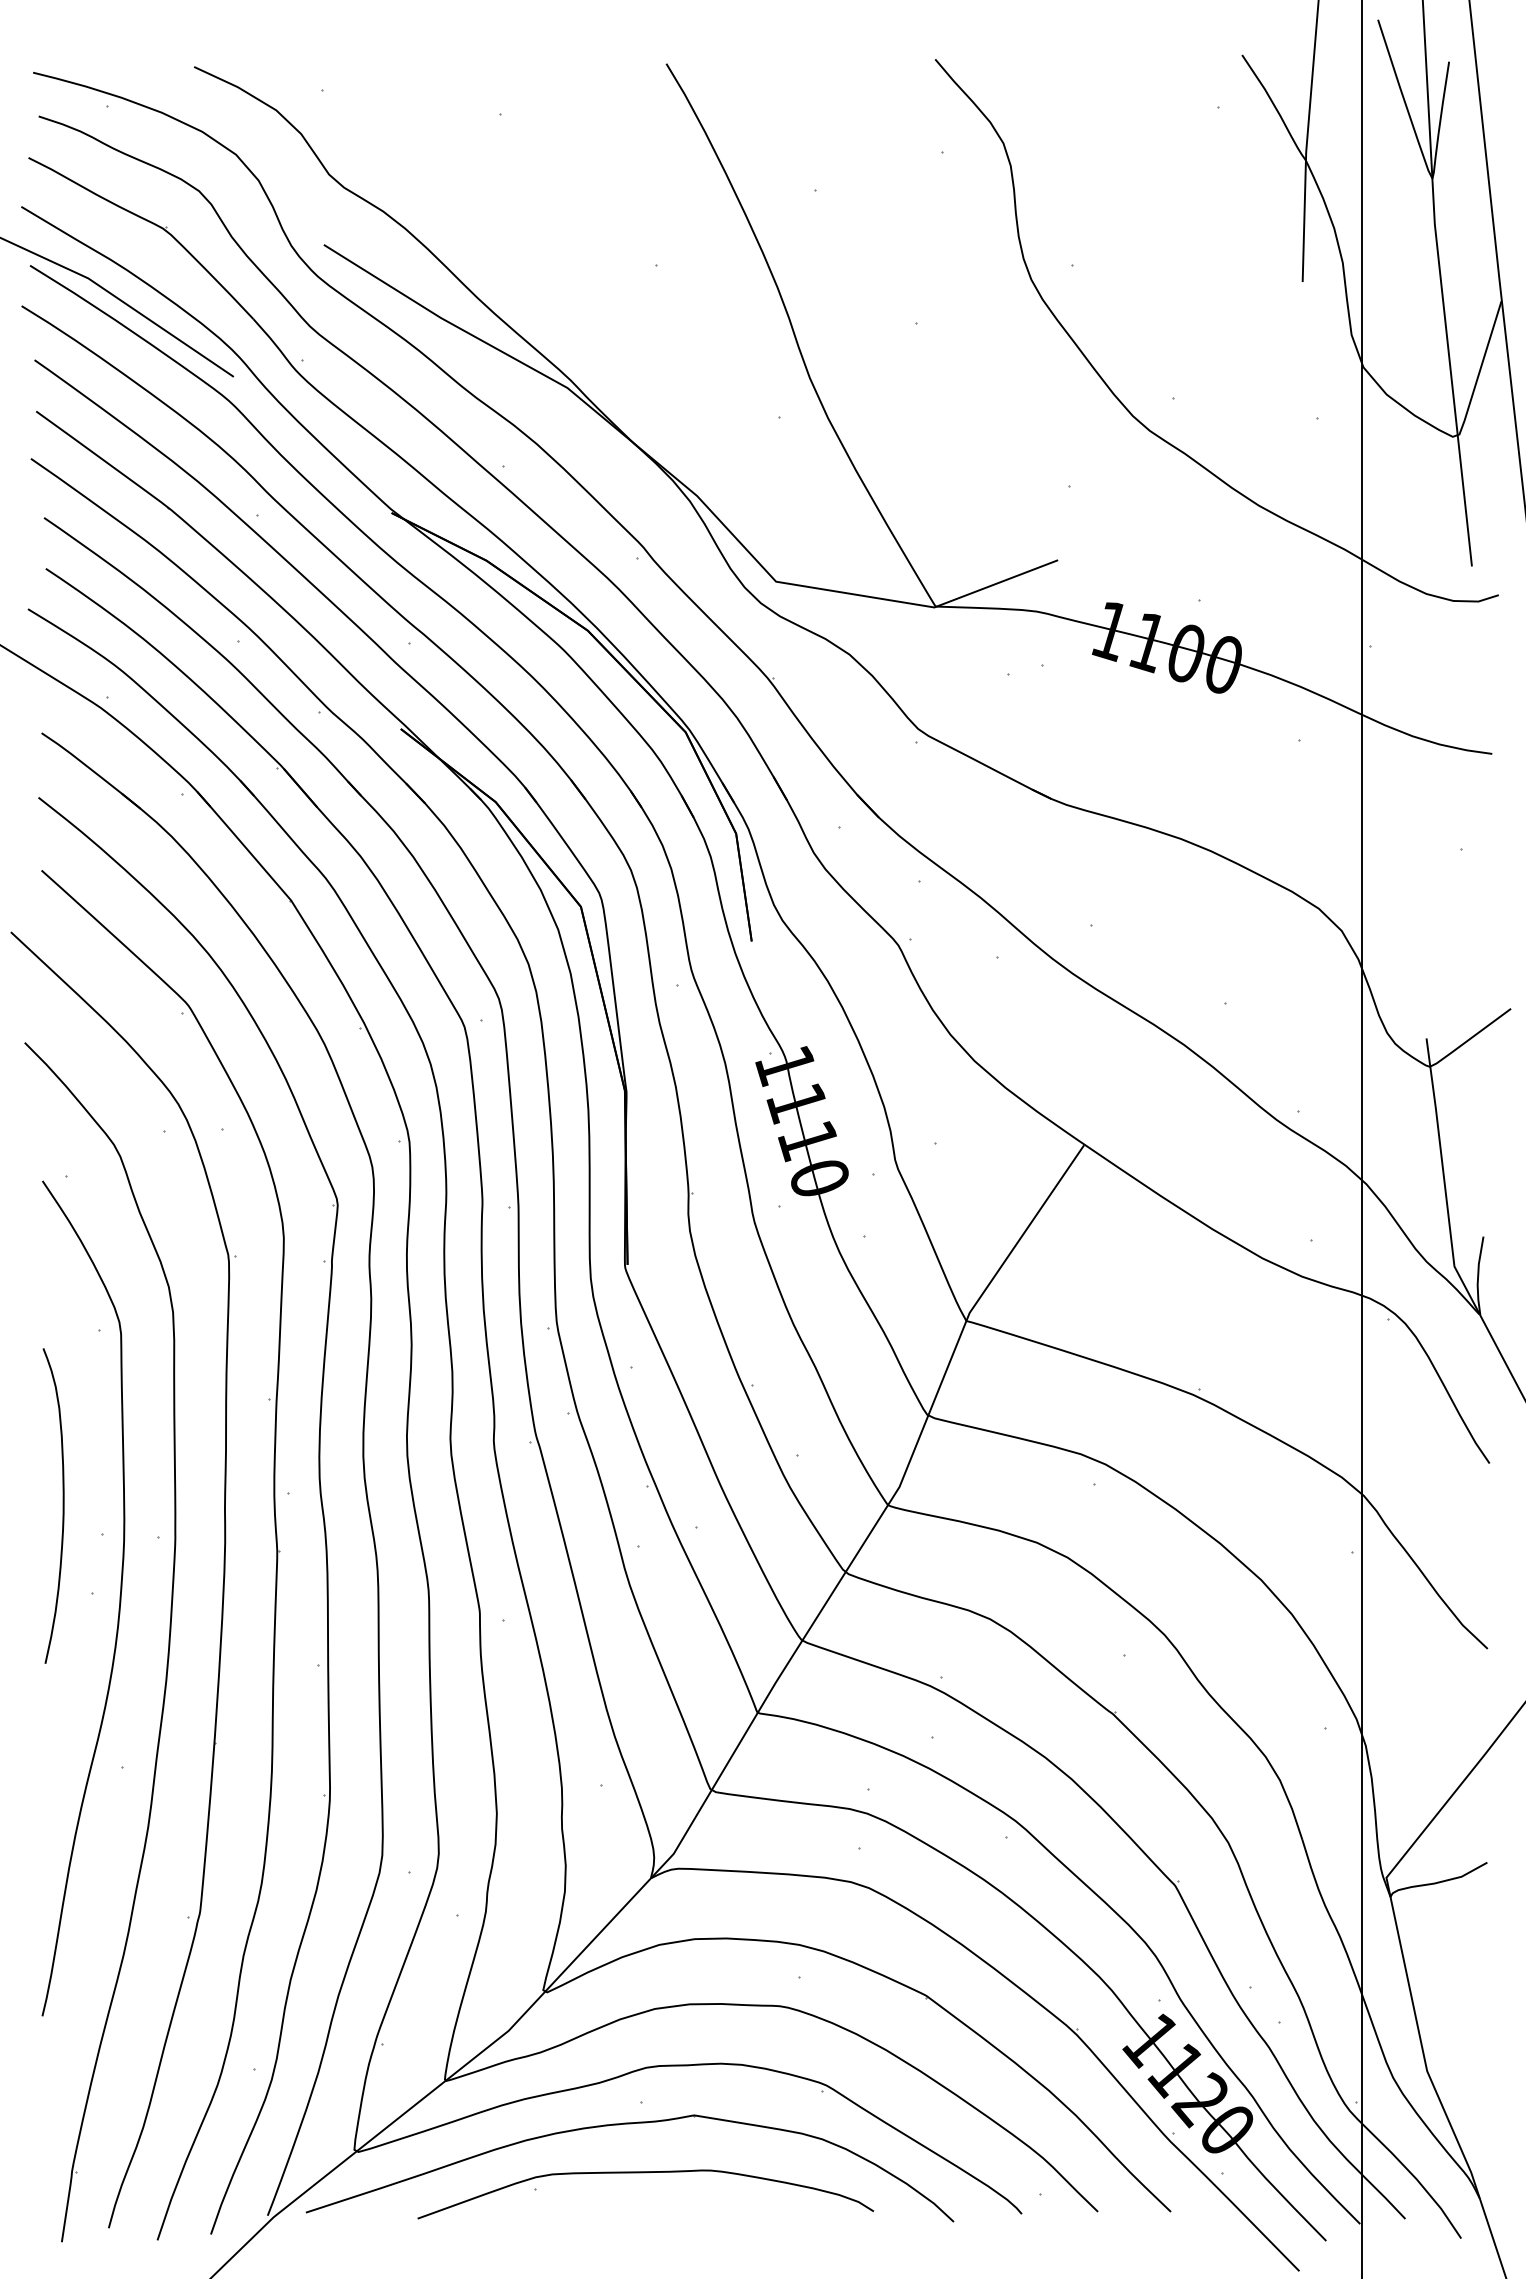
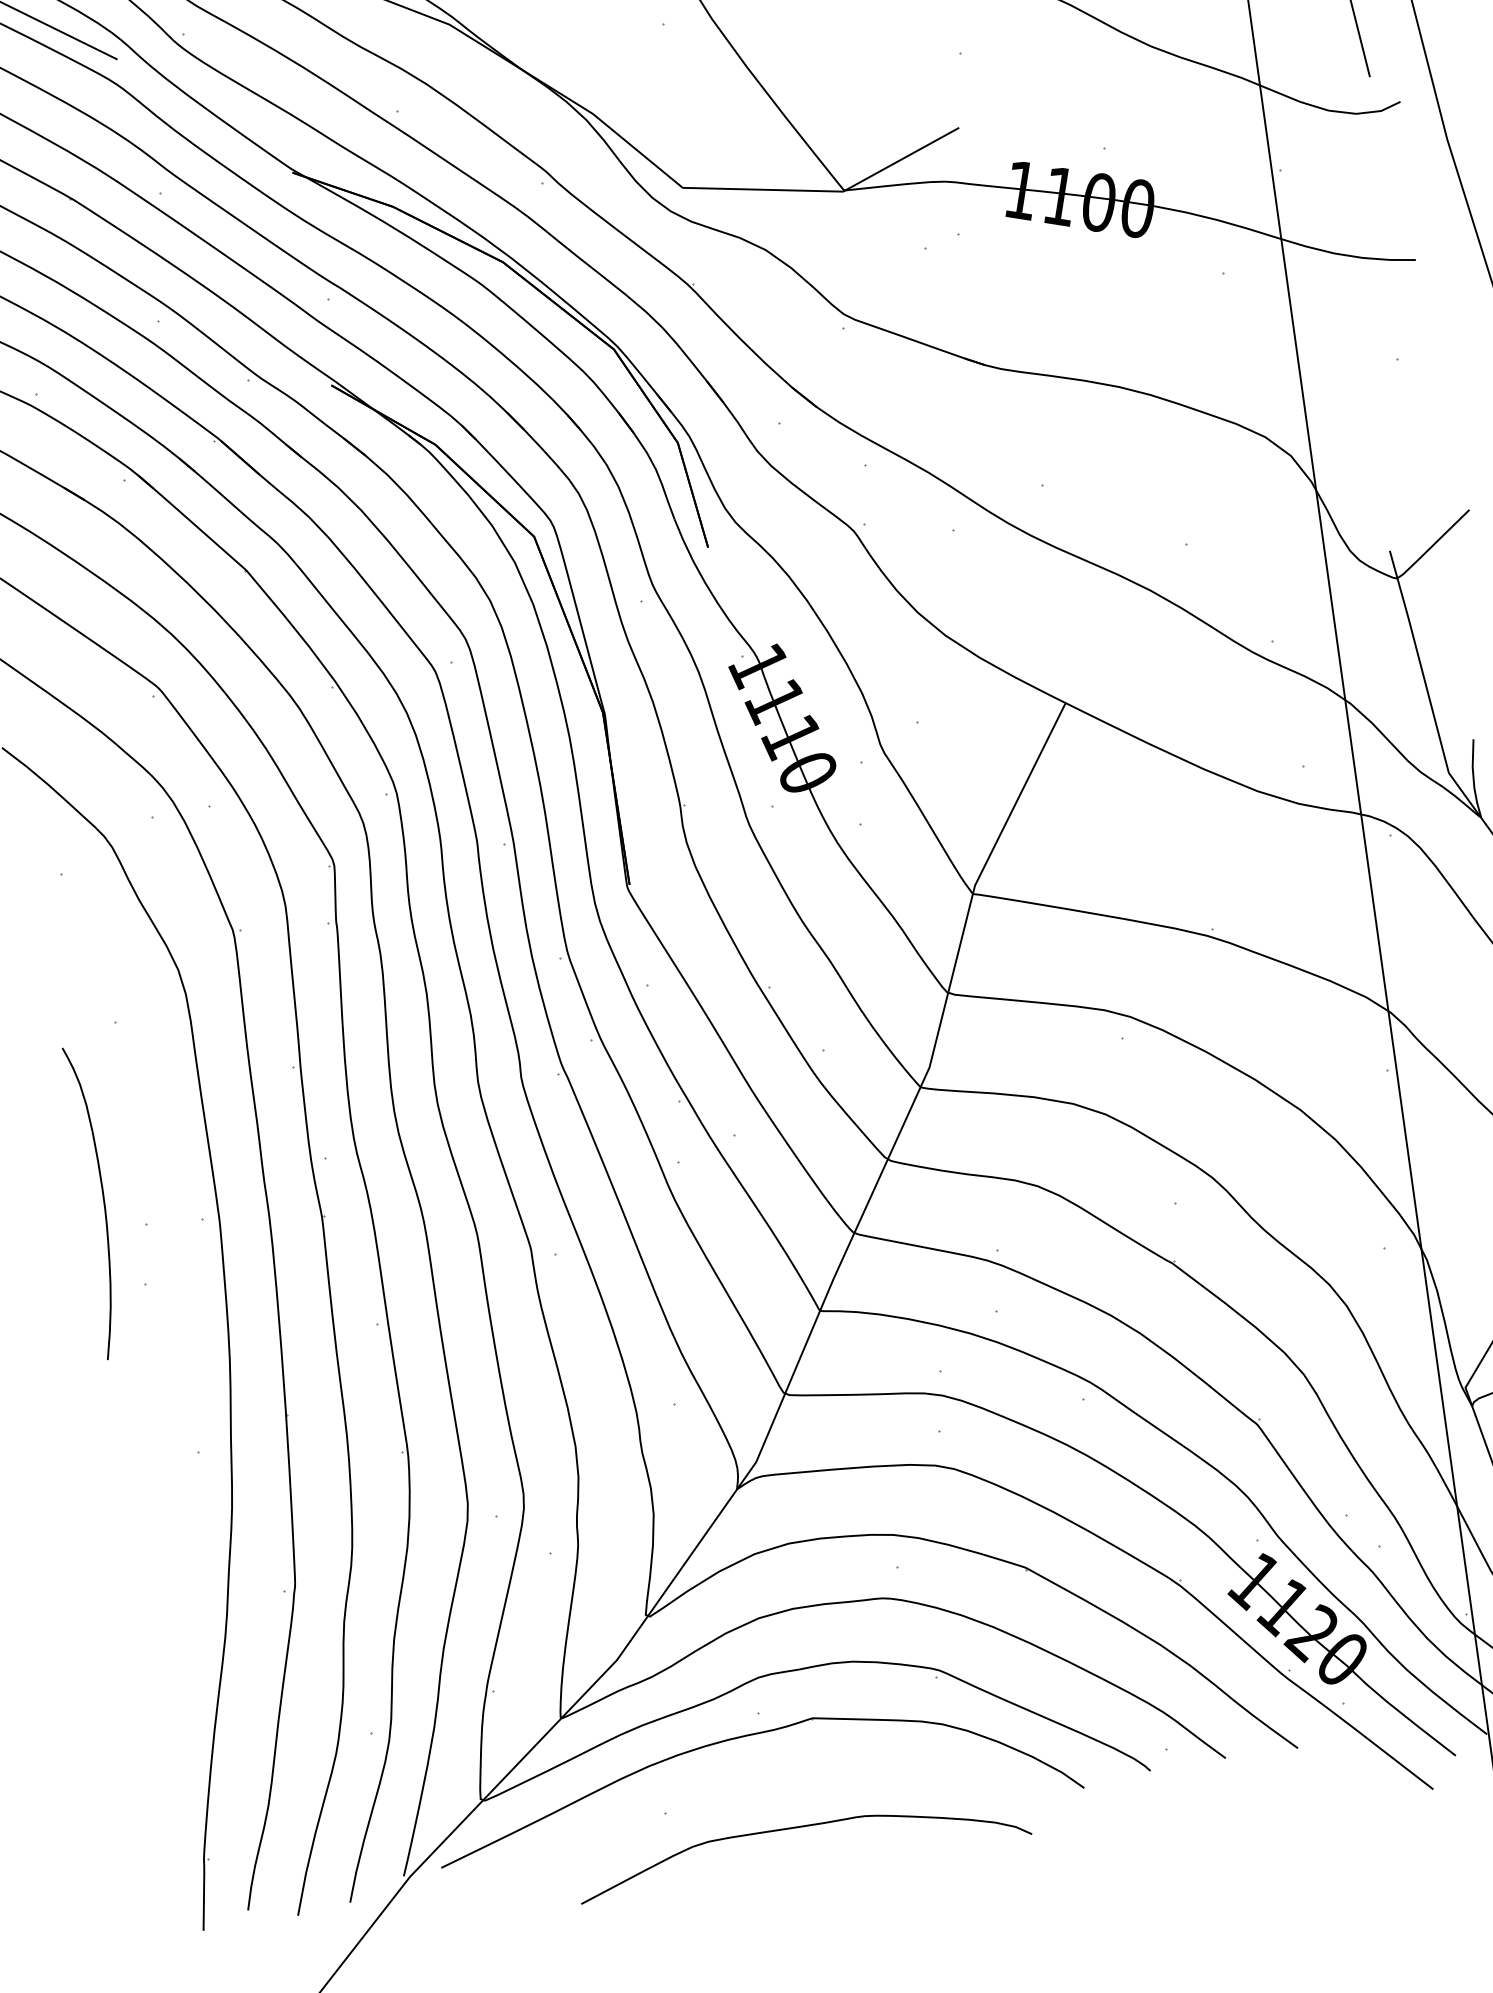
curve: (119, 1598) -> (172, 1285), removed
curve: (645, 2173) -> (800, 1828), moved

